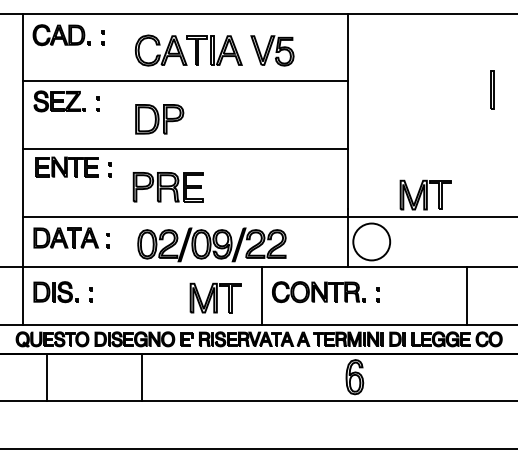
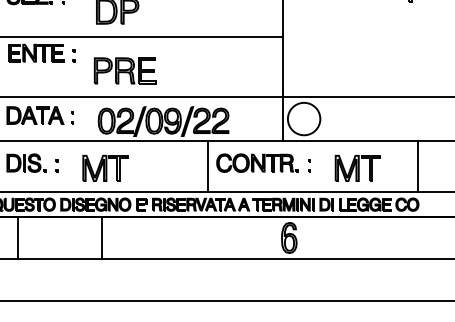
part: (425, 194) -> (357, 167), moved
line: (467, 295) -> (418, 166), moved
part: (215, 297) -> (105, 167), moved

